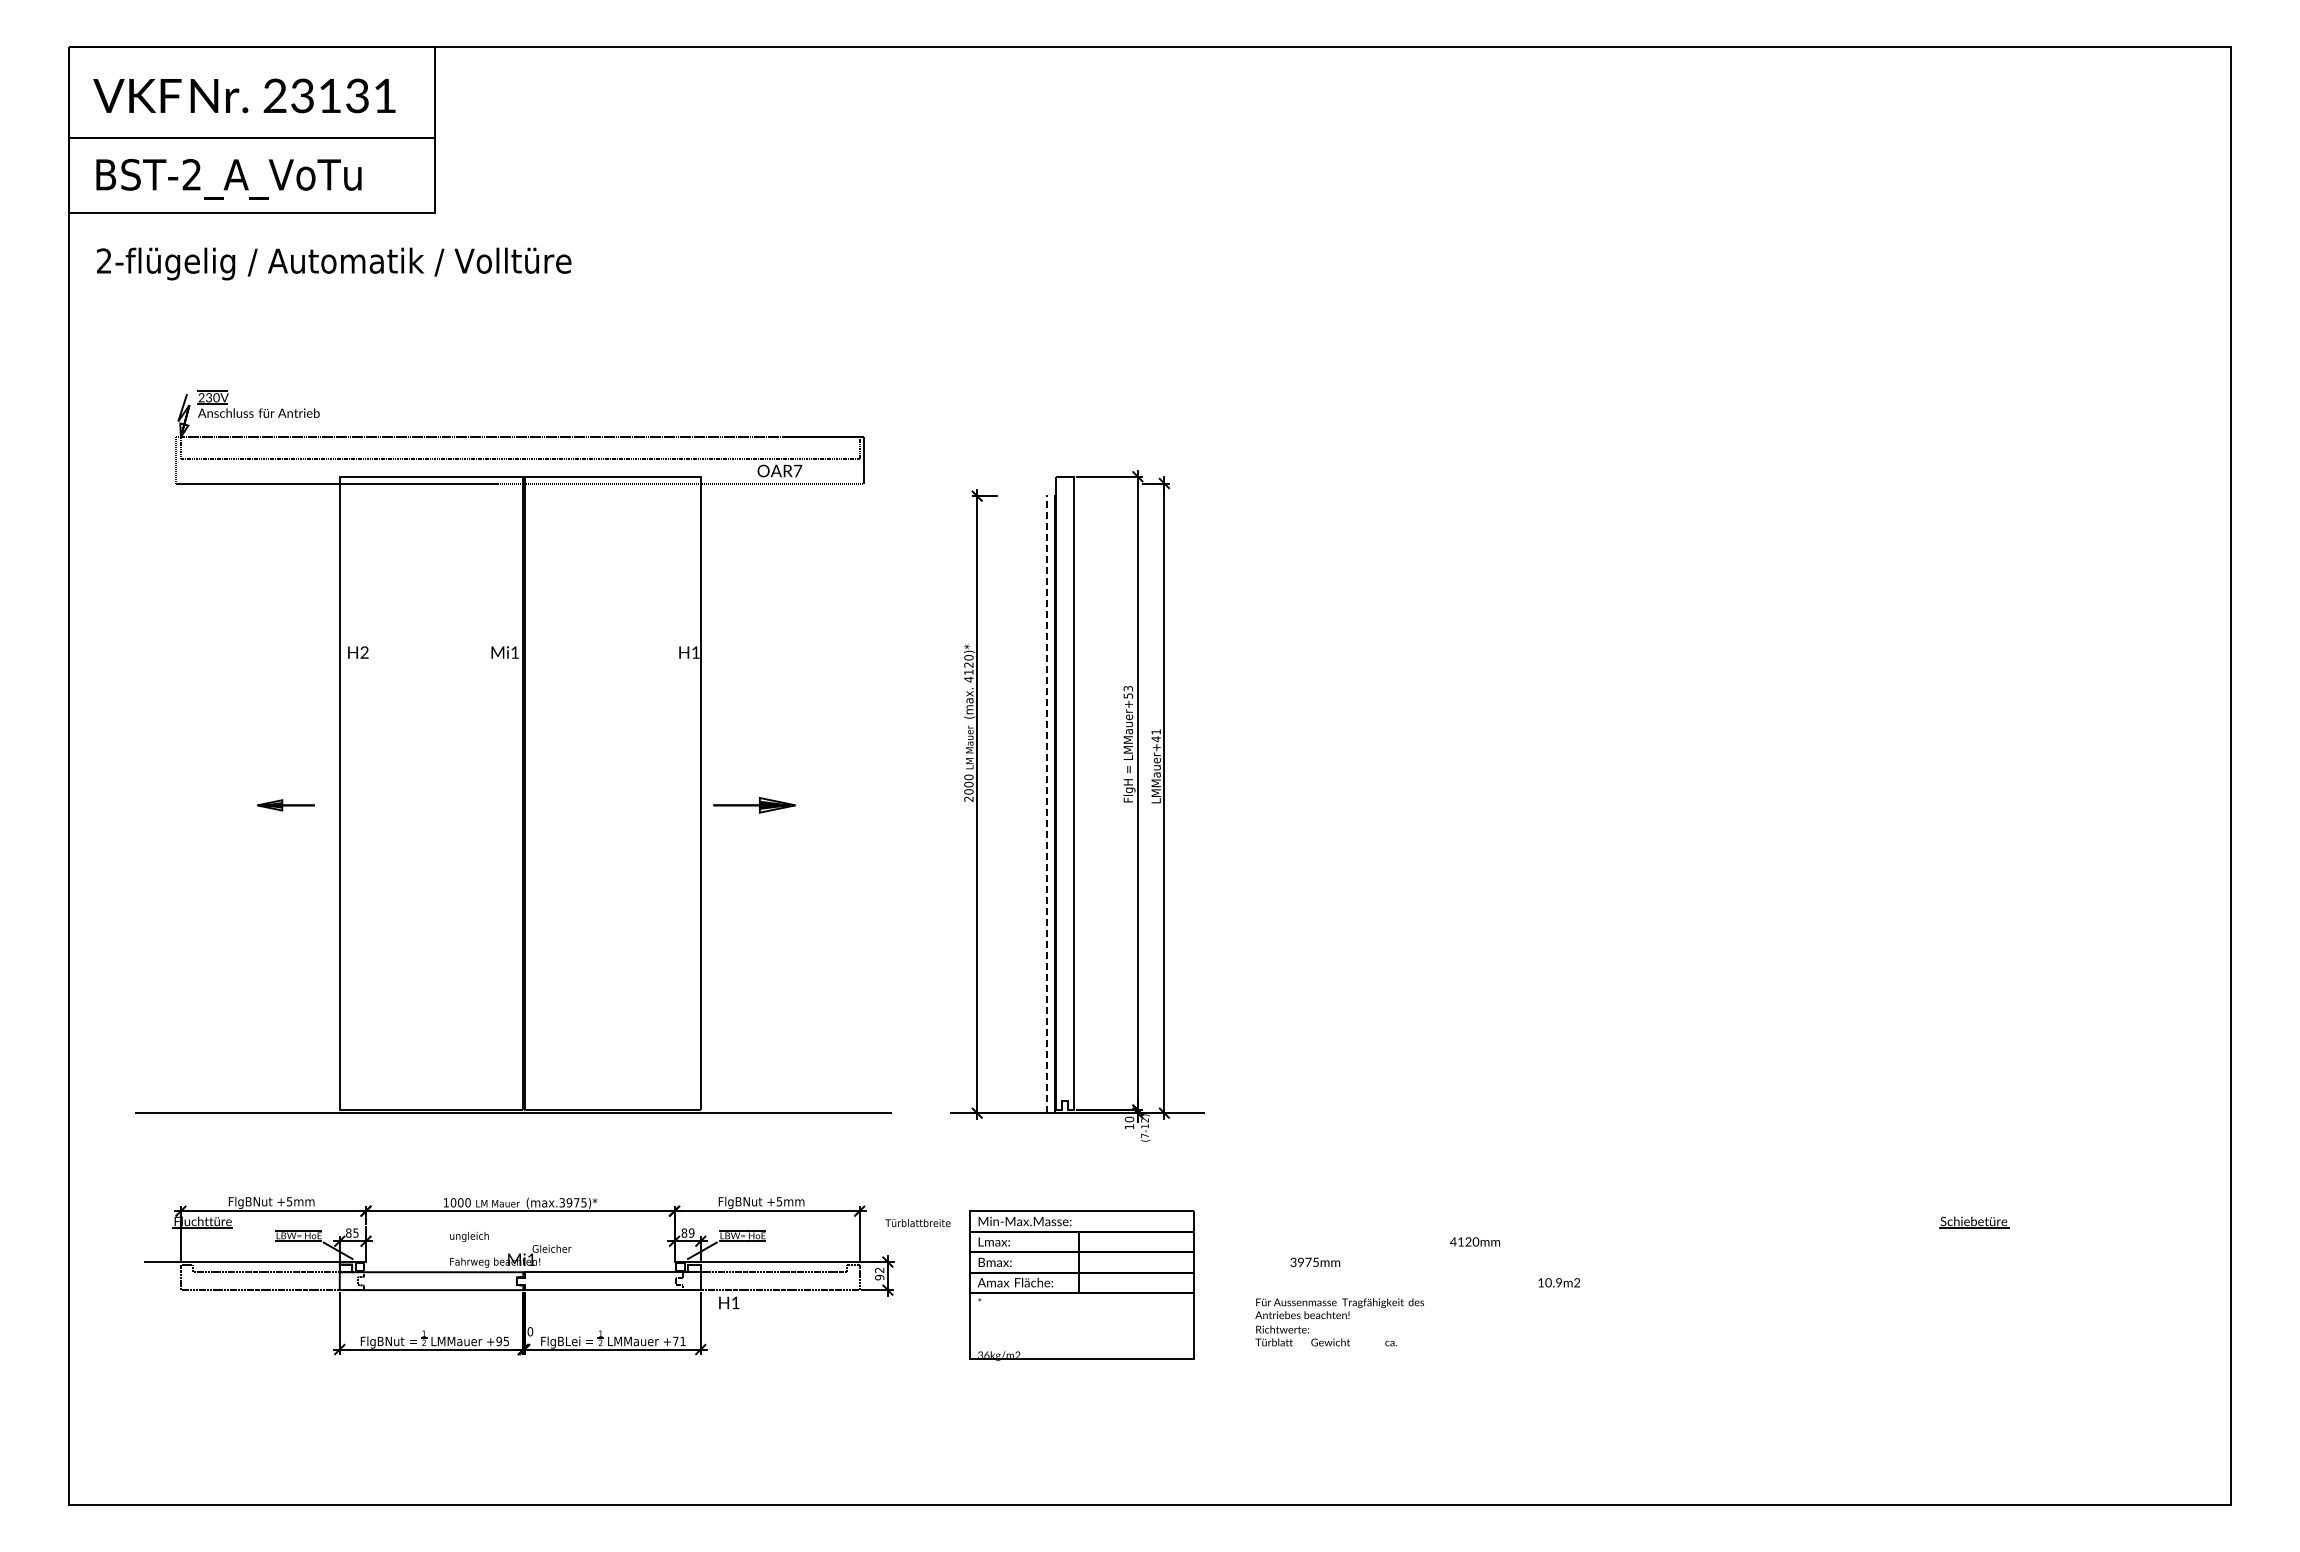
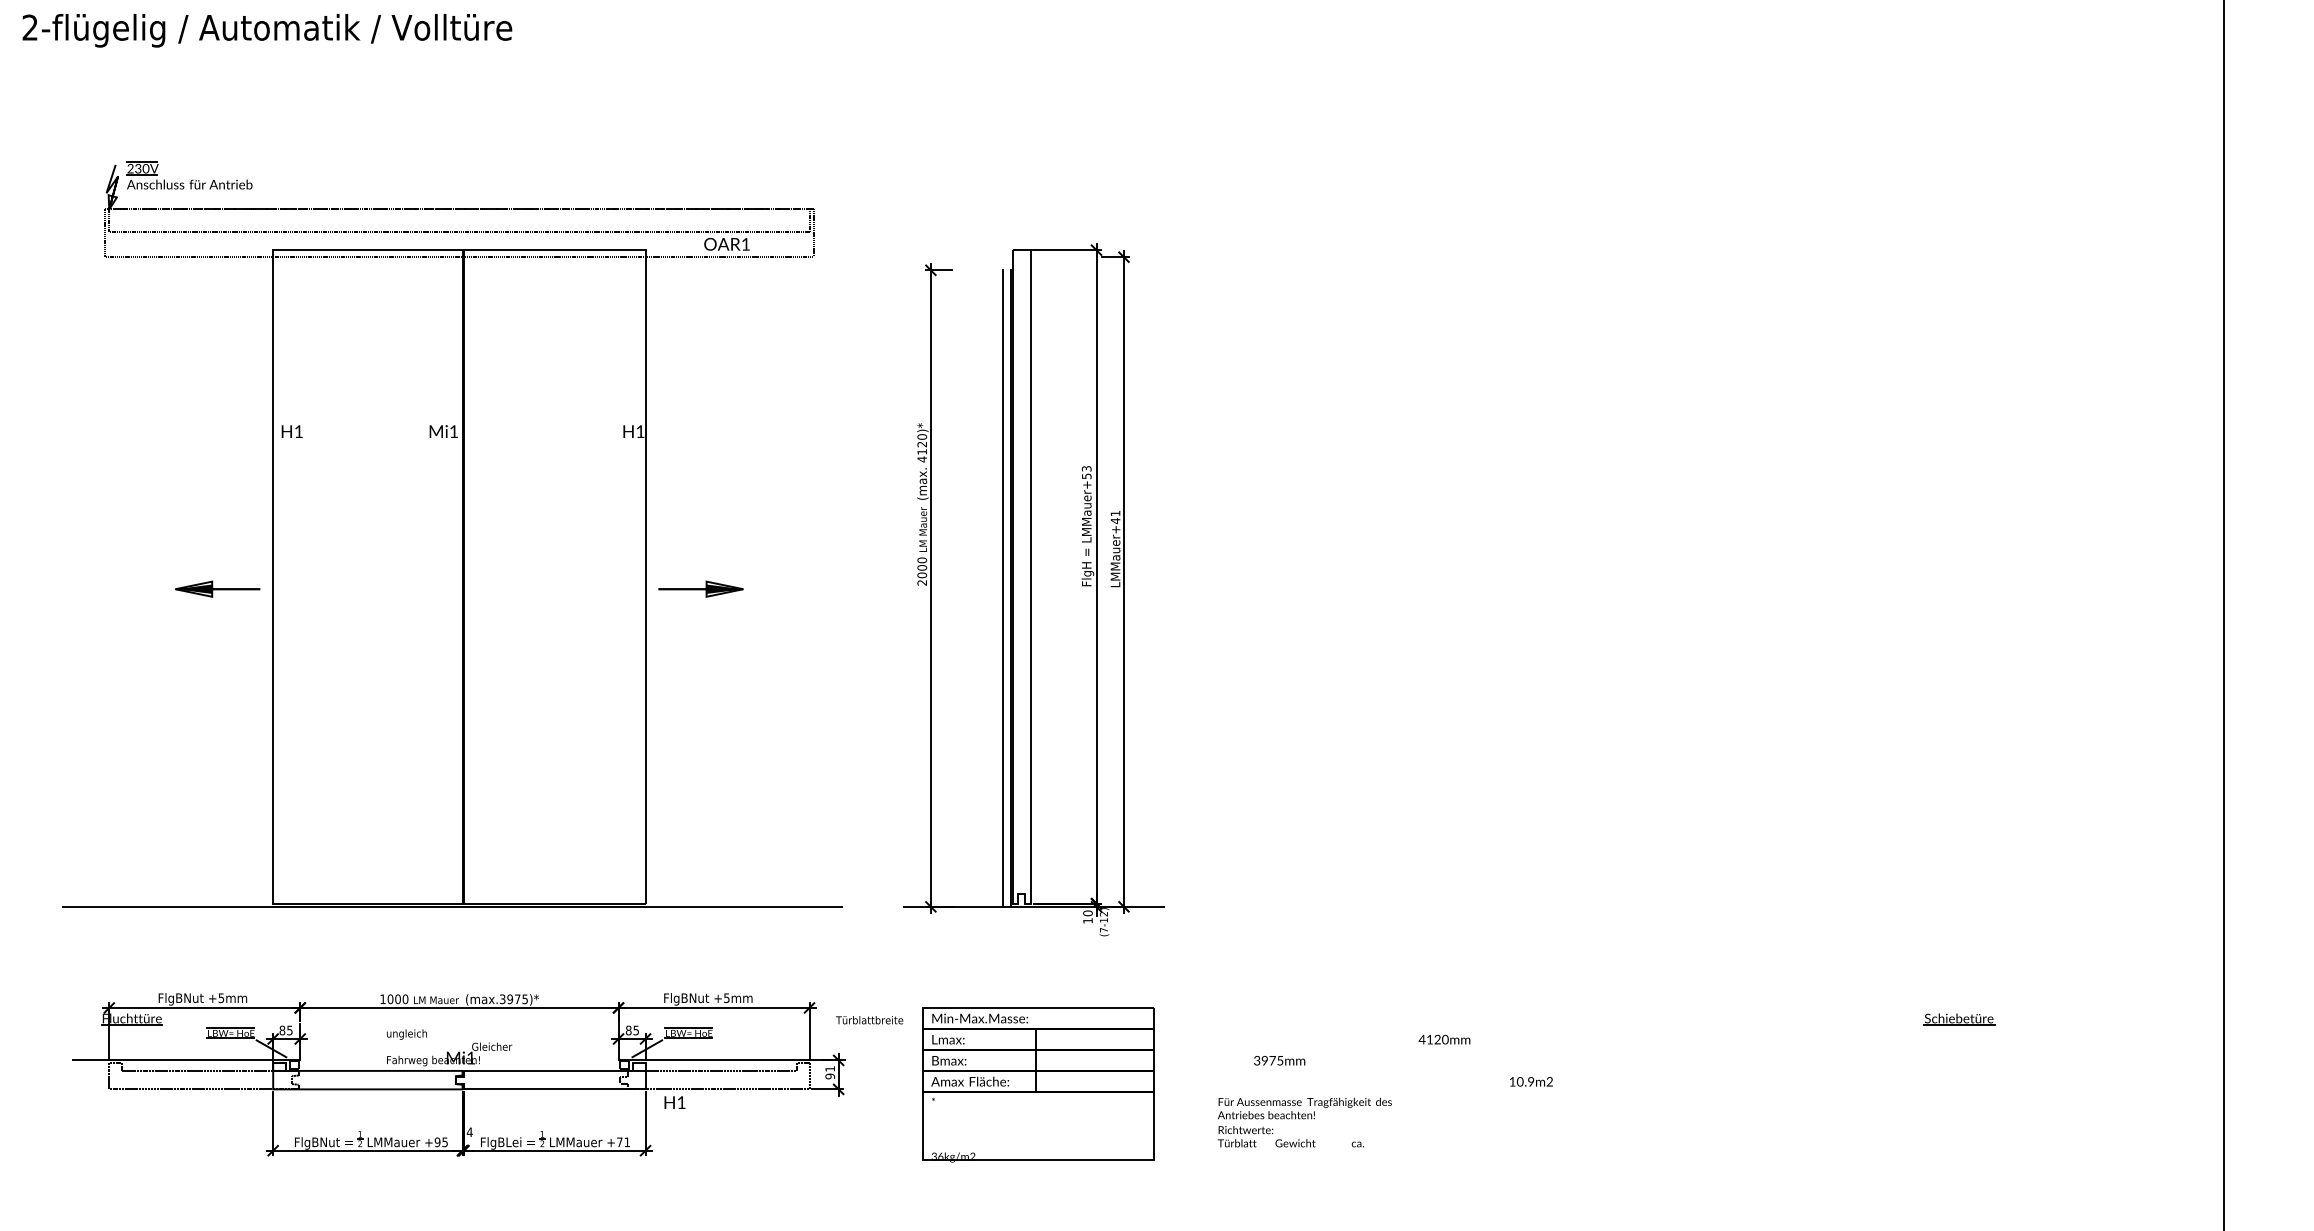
text: (798, 470) -> (746, 243), OAR7 -> OAR1
text: (364, 652) -> (298, 431), H2 -> H1
line: (1047, 803) -> (1003, 587), dashed -> solid
part: (285, 805) -> (217, 589), size x1.43
text: (691, 1232) -> (636, 1029), 89 -> 85
text: (879, 1270) -> (830, 1069), 92 -> 91
text: (530, 1331) -> (469, 1132), 0 -> 4

